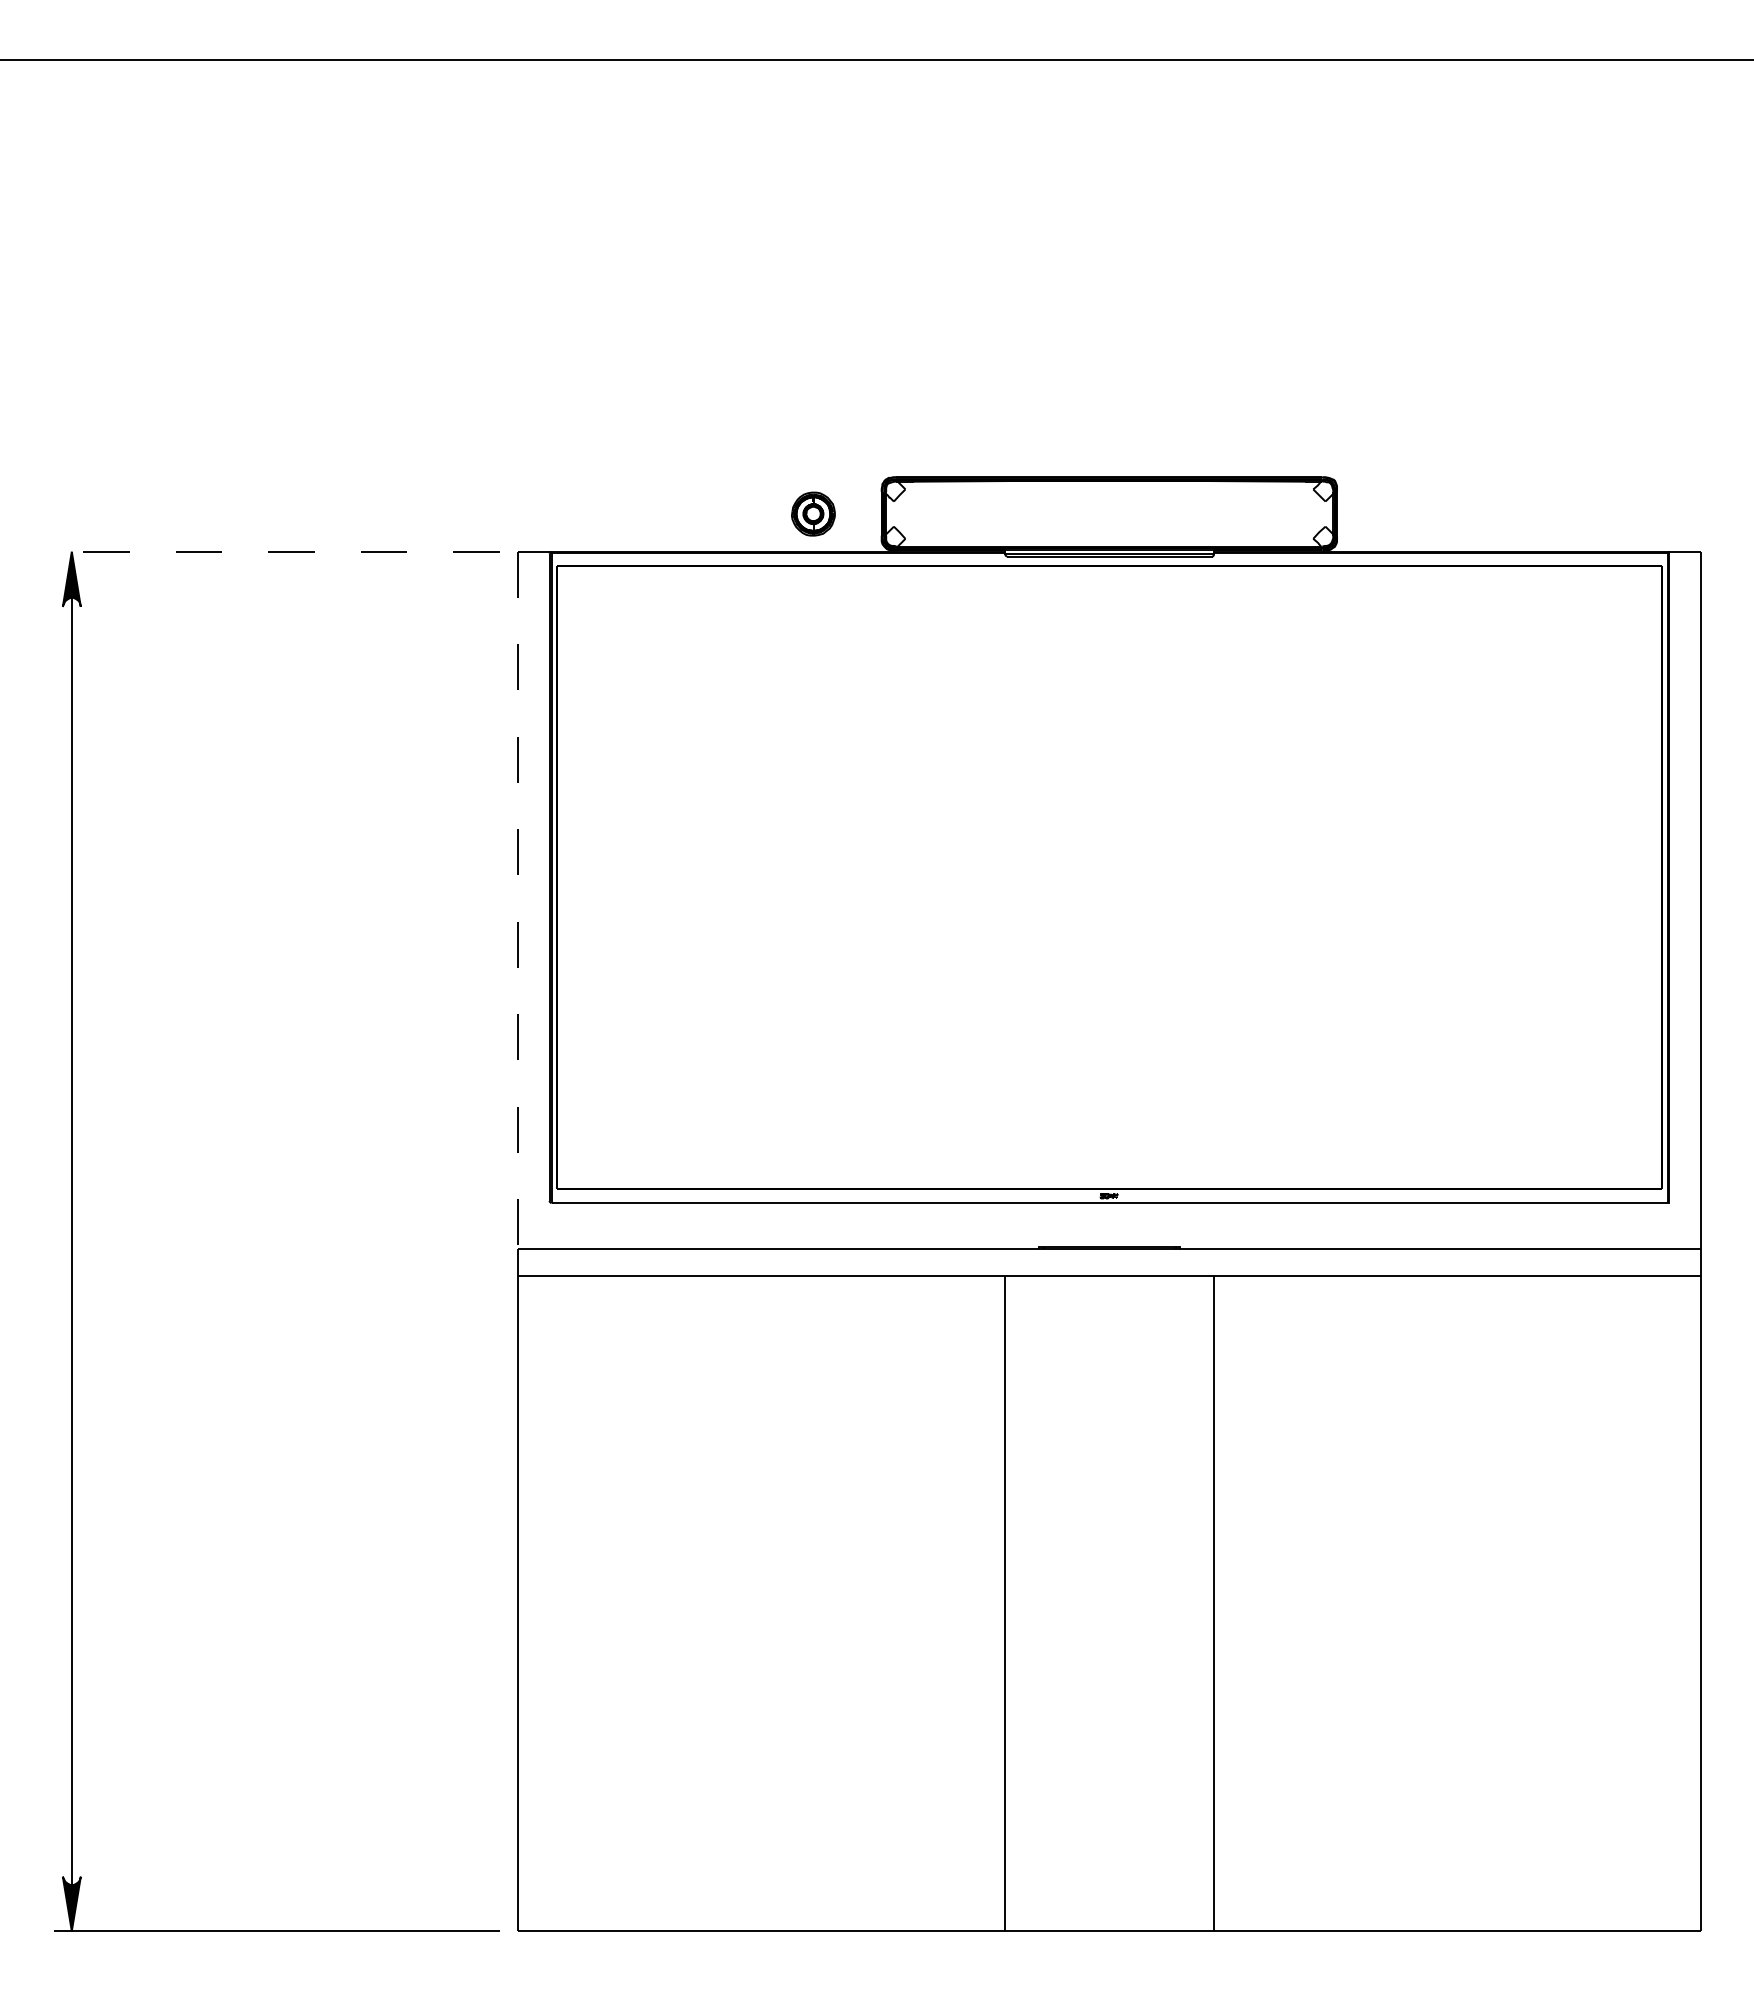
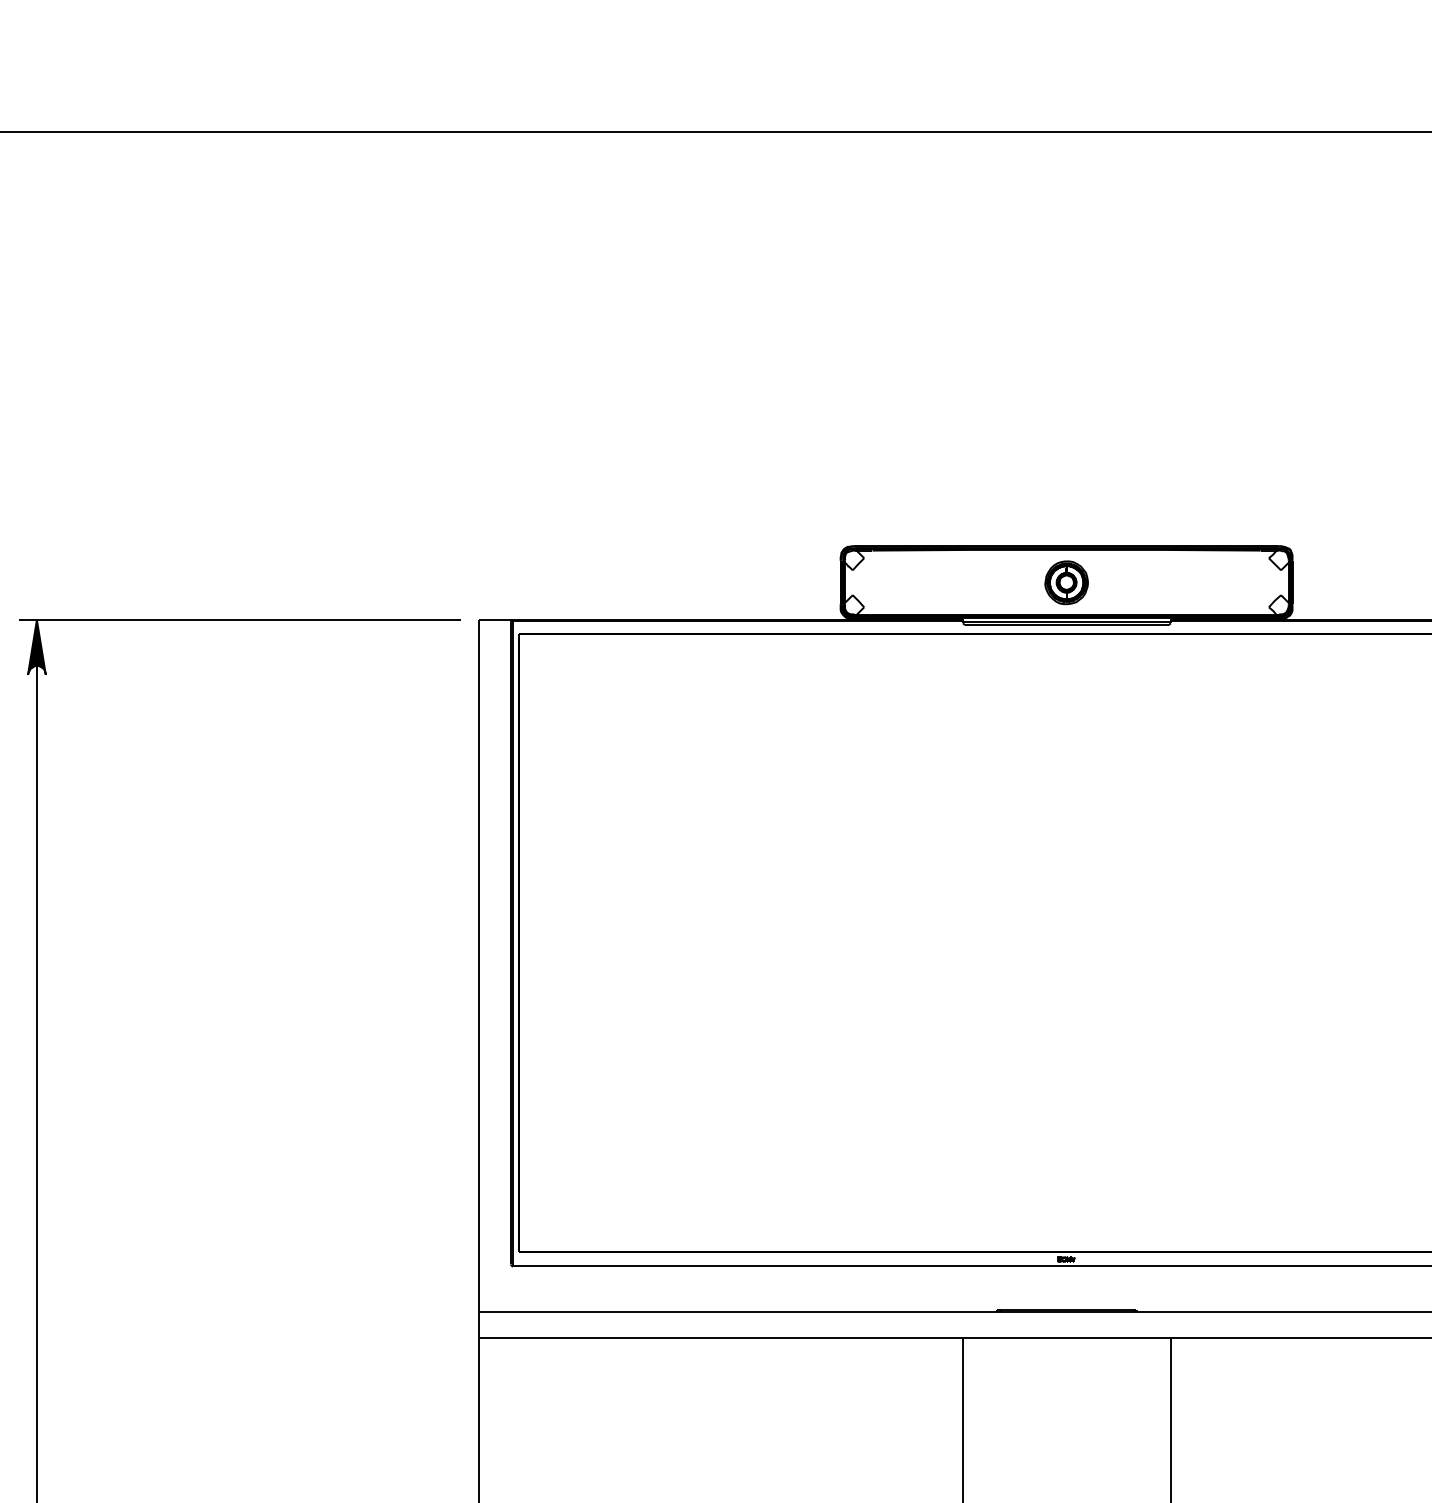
part: (813, 513) -> (1066, 582), moved
line: (276, 551) -> (240, 619), dashed -> solid
line: (517, 900) -> (479, 966), dashed -> solid

